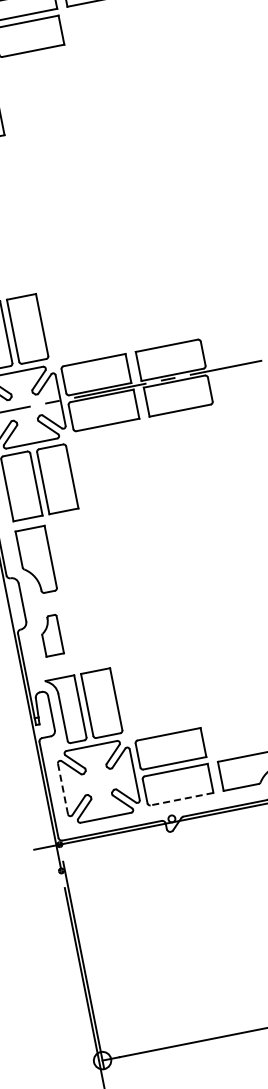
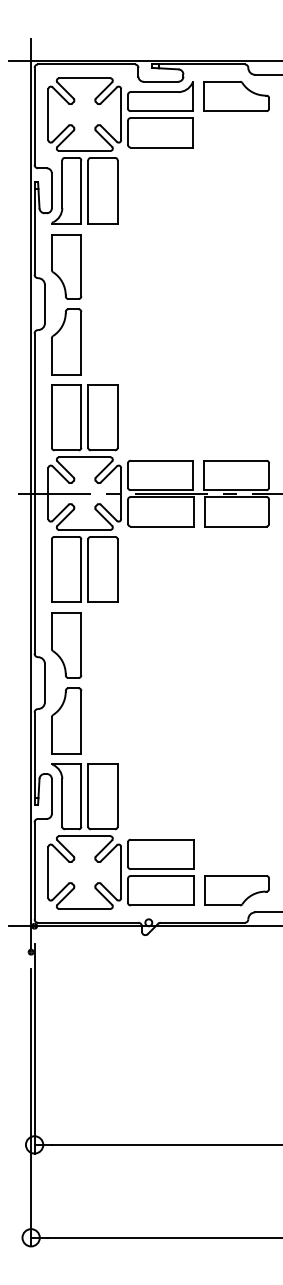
part: (51, 635) -> (66, 720), size x1.67
line: (63, 788) -> (48, 872), dashed -> solid
line: (182, 799) -> (162, 905), dashed -> solid

